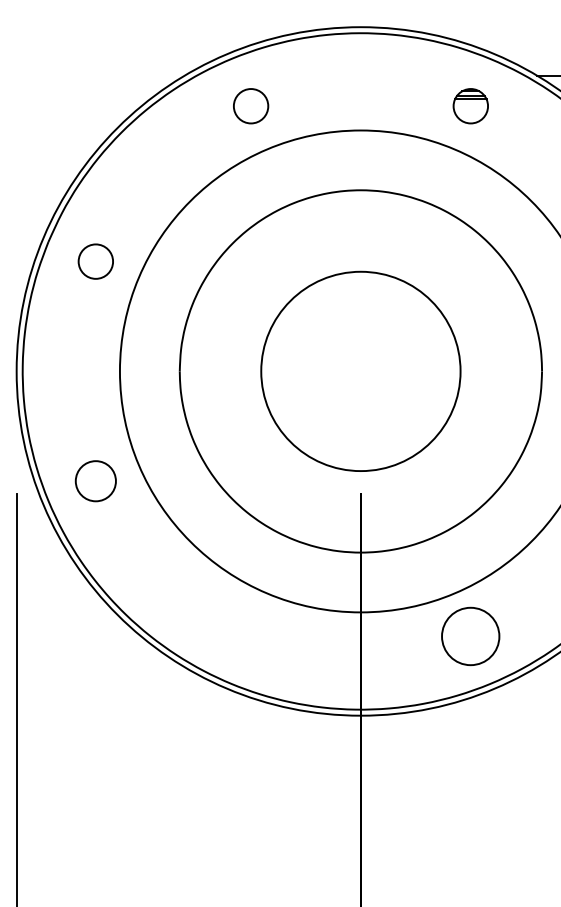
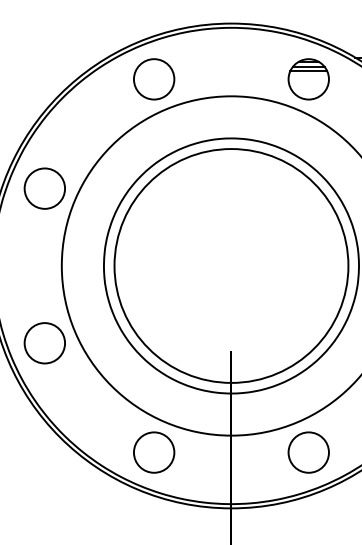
circle: (250, 105) -> (153, 78), size x1.67
part: (470, 105) -> (308, 78), size x1.67
circle: (95, 261) -> (44, 188), size x1.67
circle: (360, 371) -> (231, 266), size x1.67
circle: (95, 480) -> (44, 342), size x1.43
circle: (250, 636) -> (153, 452), added

